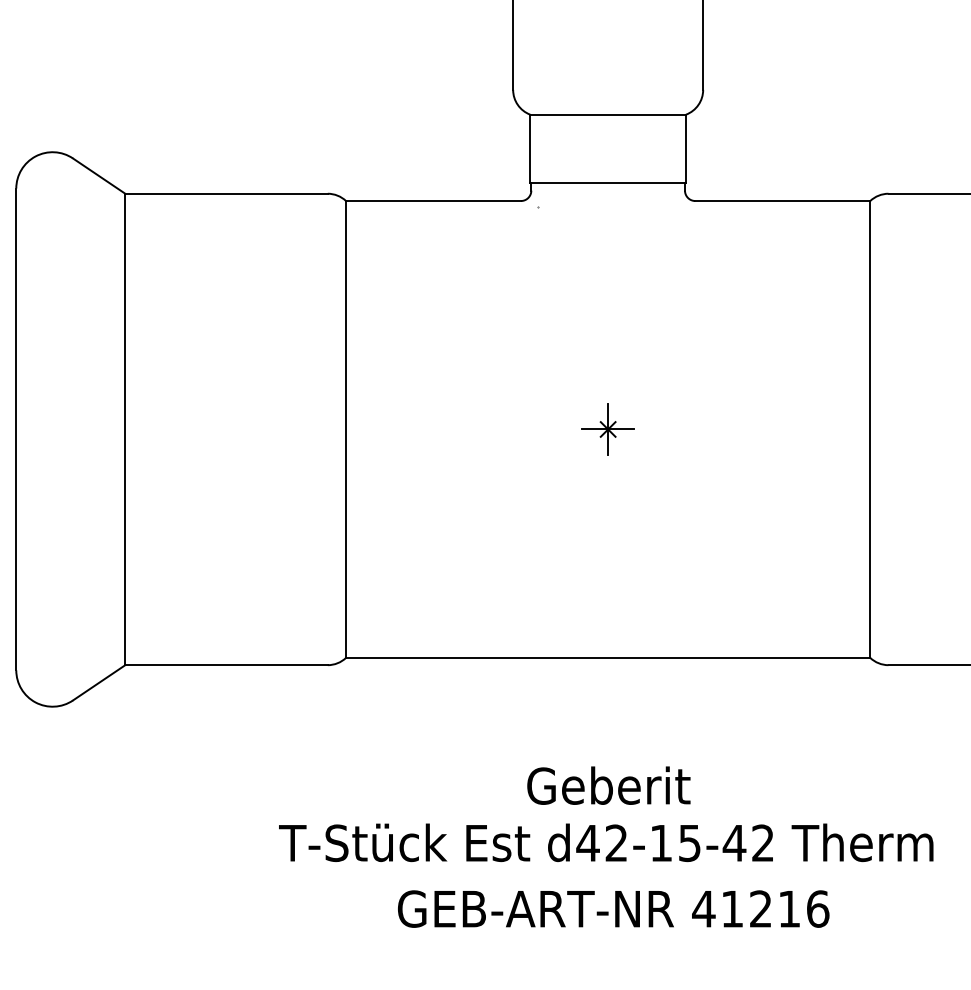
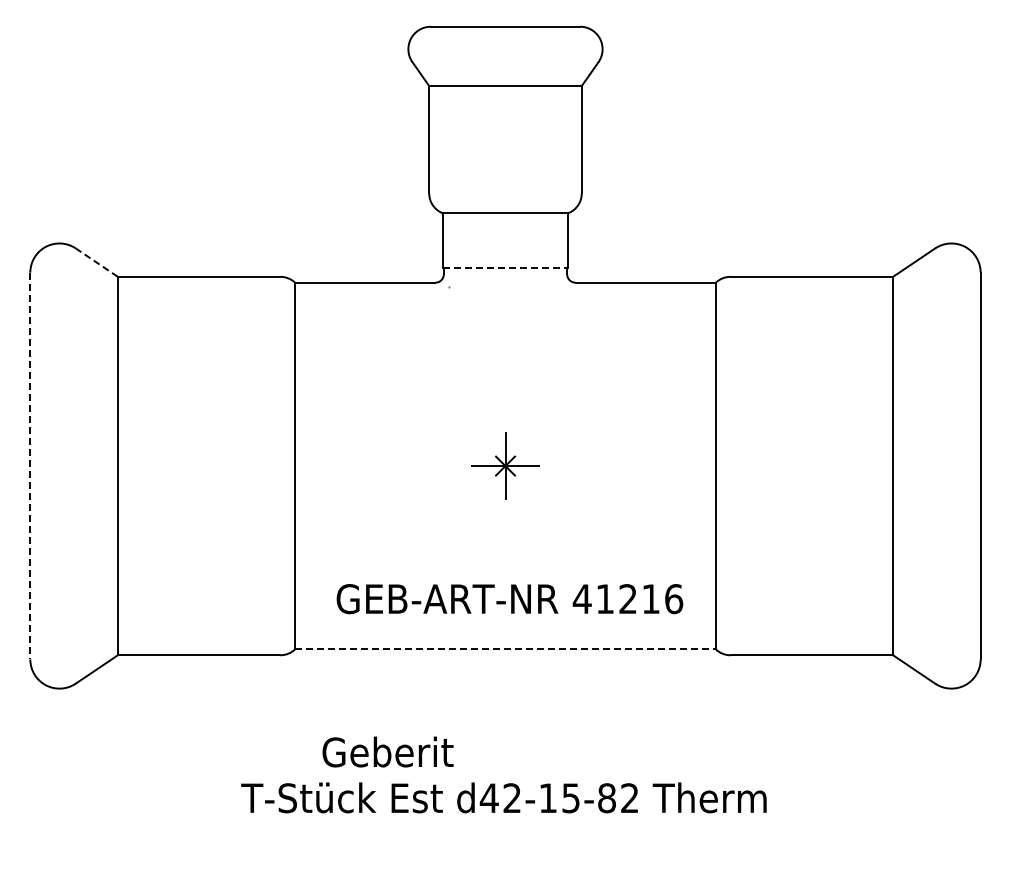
line: (98, 175) -> (96, 262), solid -> dashed
line: (608, 183) -> (505, 268), solid -> dashed
part: (608, 428) -> (505, 465), size x1.6
line: (16, 430) -> (30, 466), solid -> dashed
line: (608, 657) -> (505, 649), solid -> dashed
text: (608, 785) -> (387, 751), moved
text: (733, 843) -> (606, 798), d42-15-42 -> d42-15-82
text: (613, 909) -> (509, 599), moved

